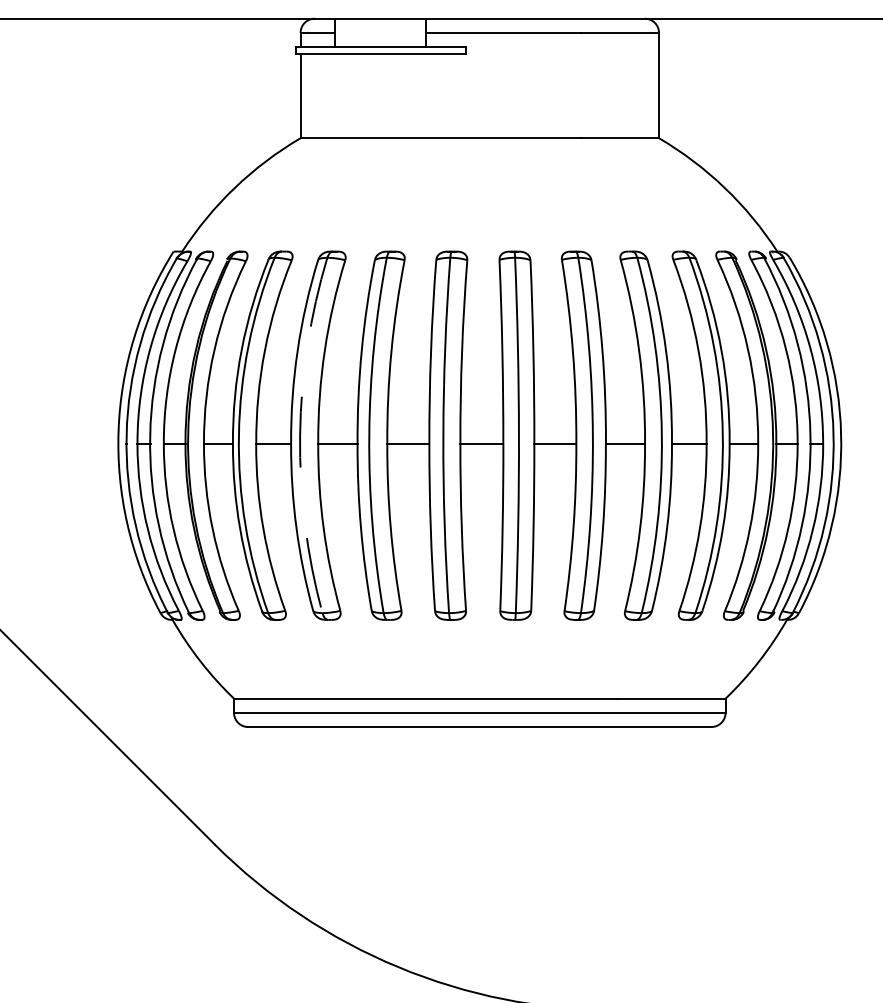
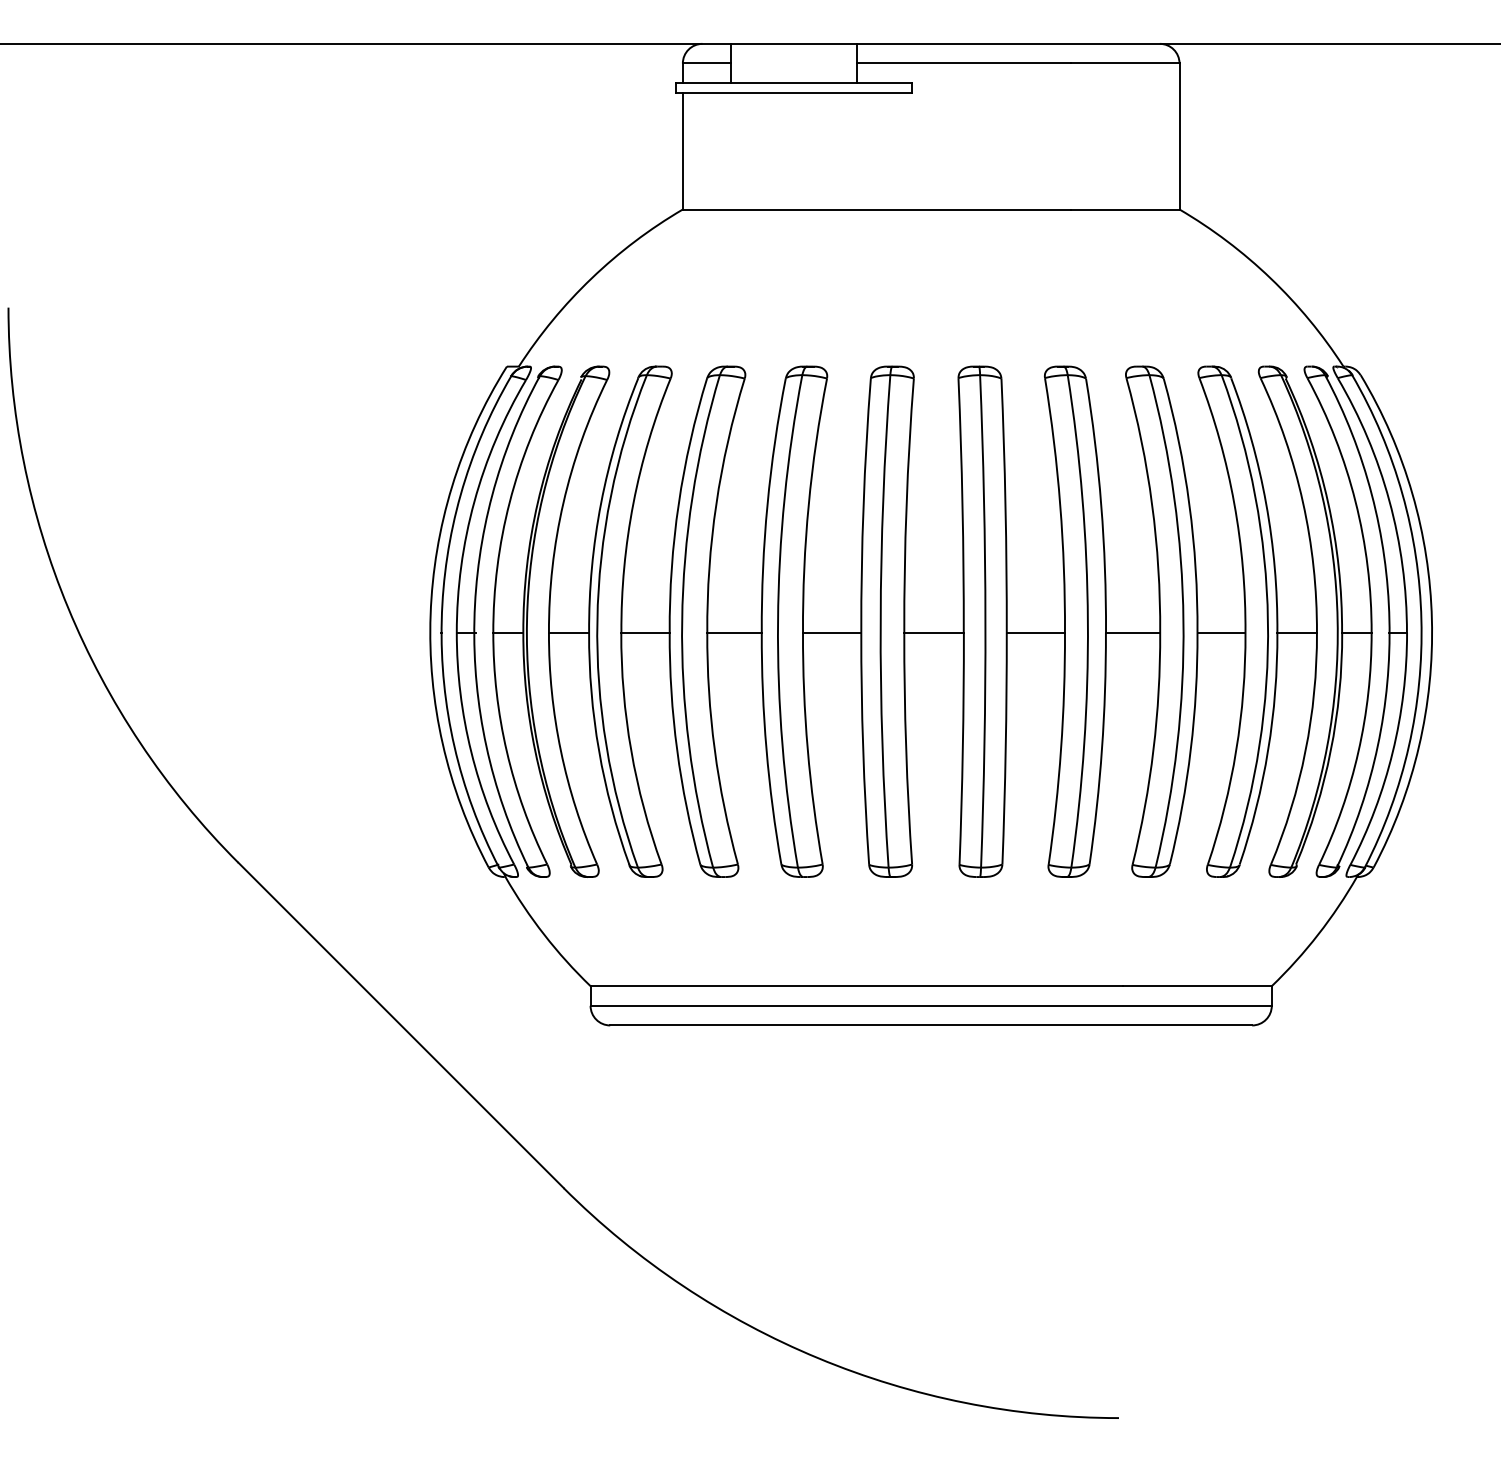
arc: (300, 434) -> (682, 620), dashed -> solid

